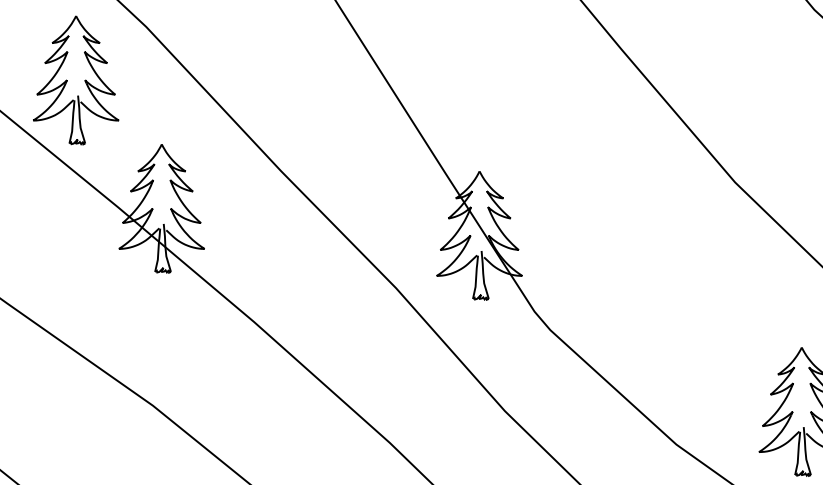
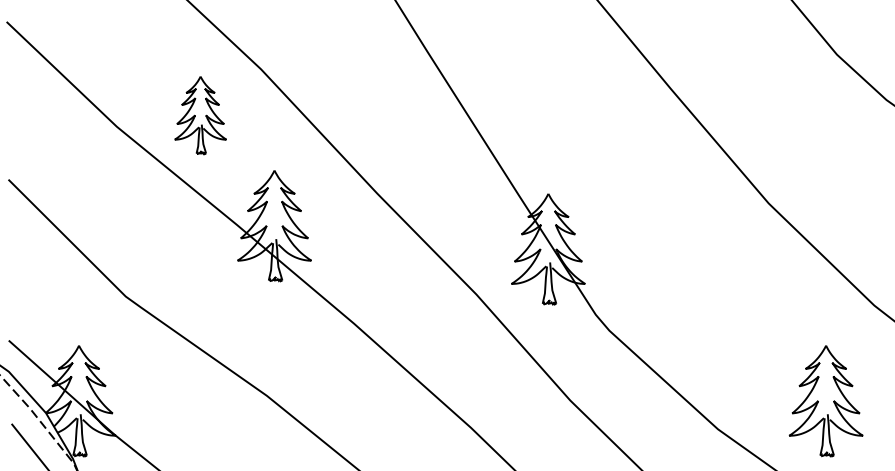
part: (75, 80) -> (200, 115), size x0.7

